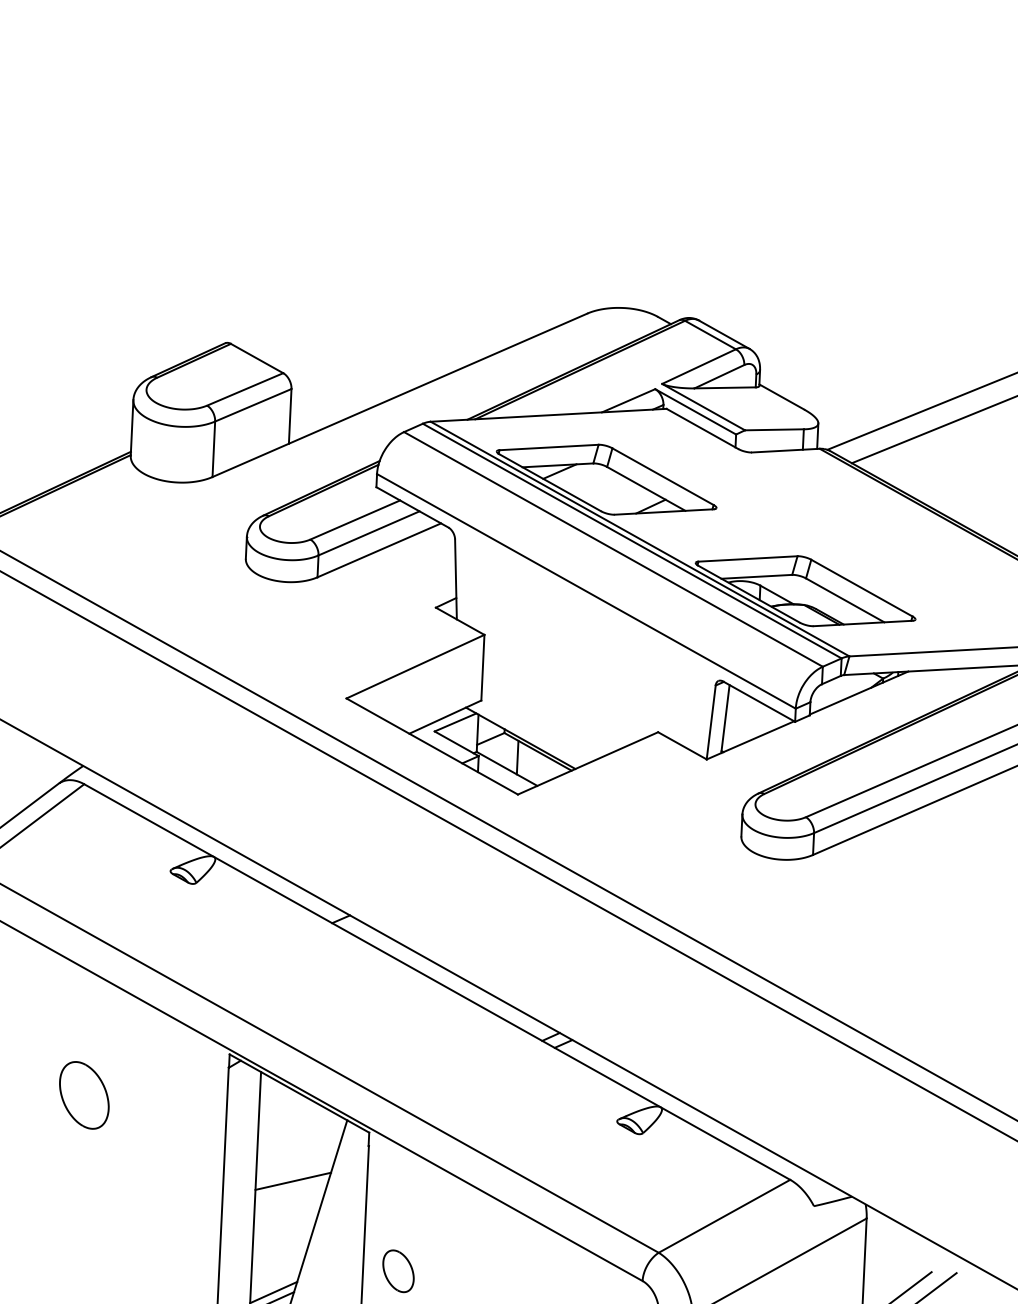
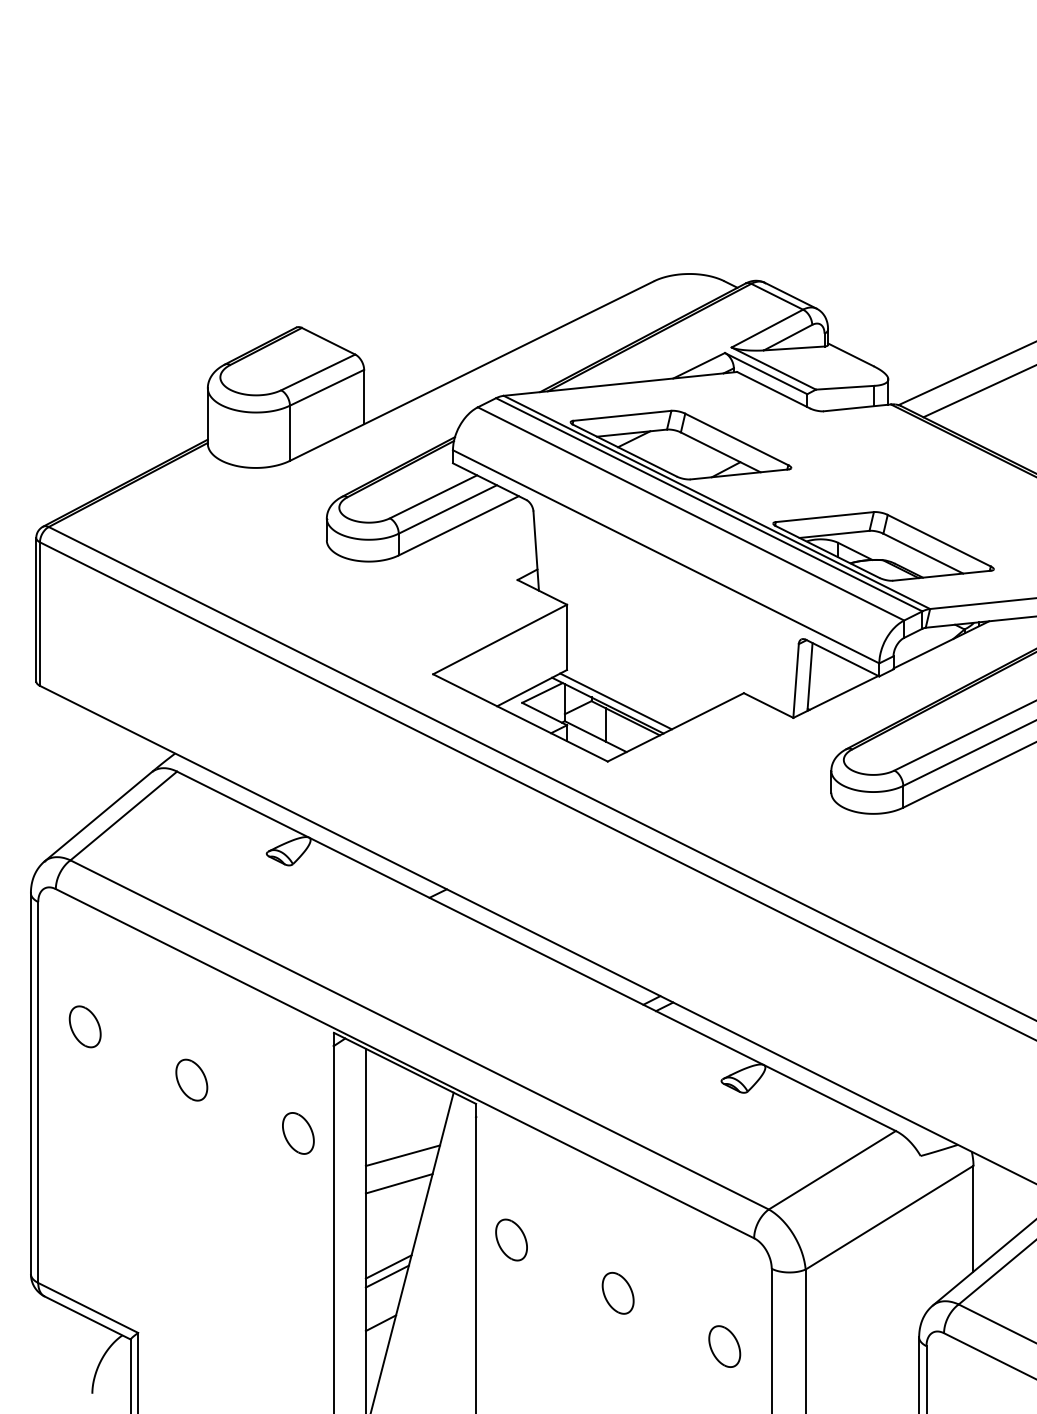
line: (528, 734) -> (615, 701), added
part: (84, 1094) -> (191, 1079), size x0.62
part: (189, 1154) -> (298, 1133), added
line: (287, 1209) -> (398, 1183), added

